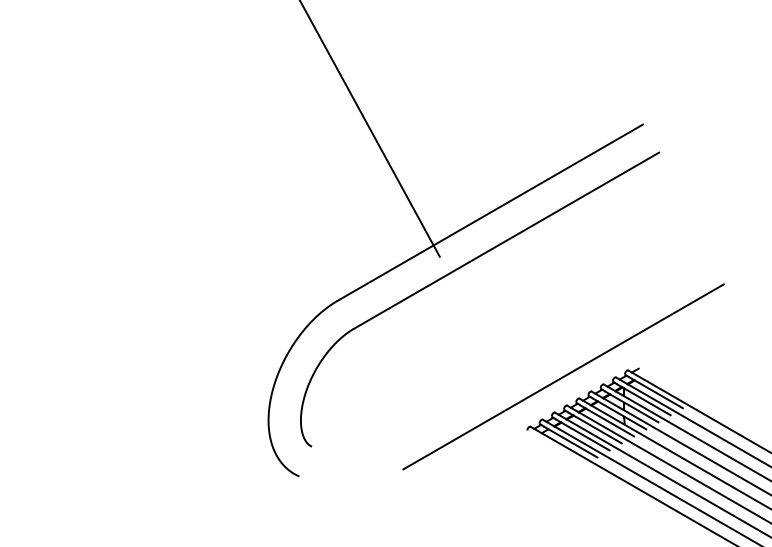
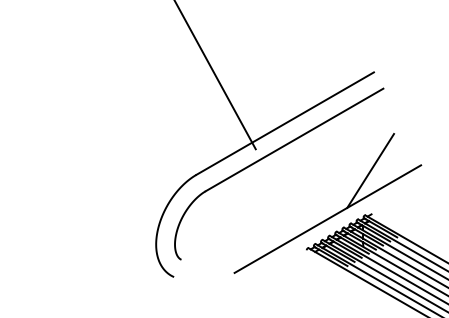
line: (636, 293) -> (370, 170), added

